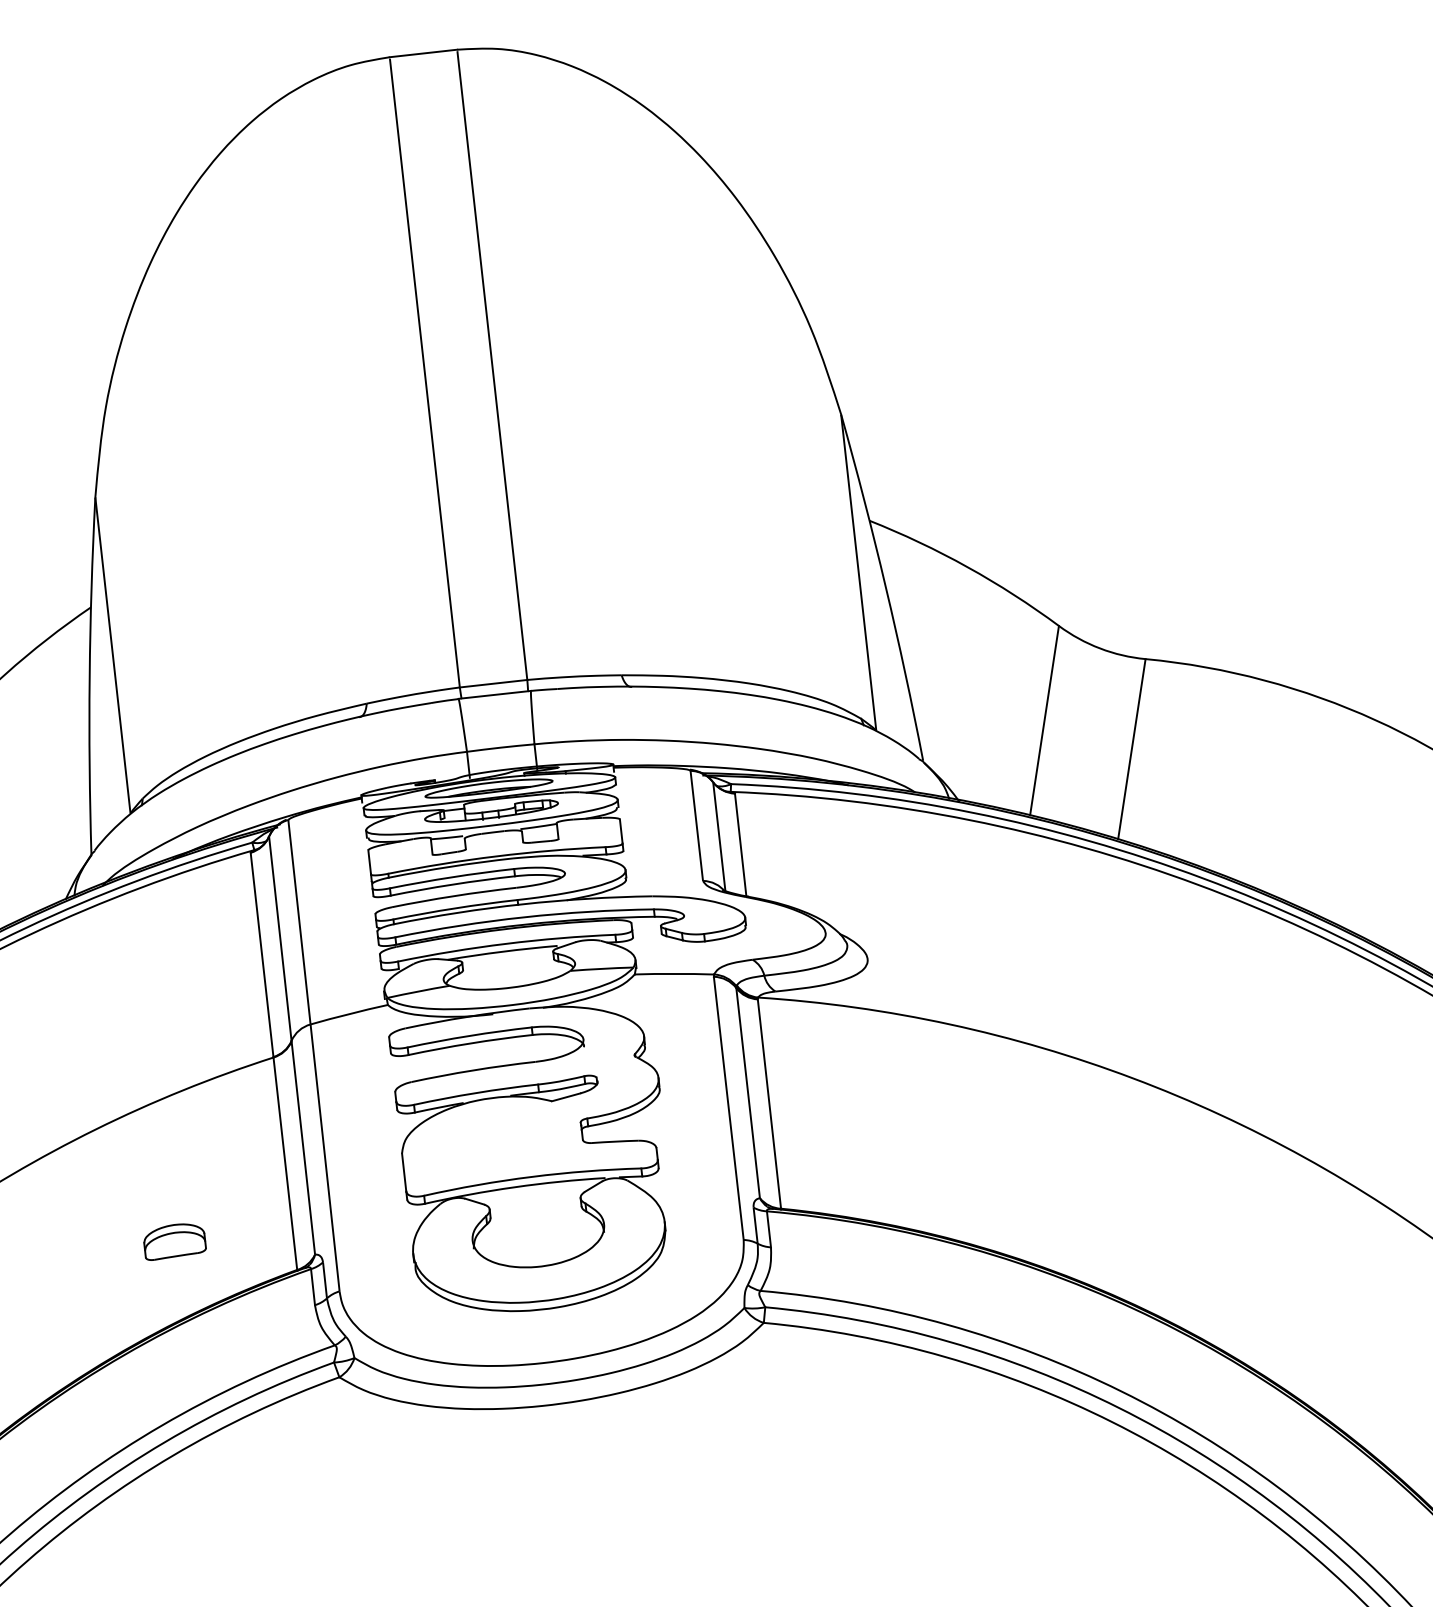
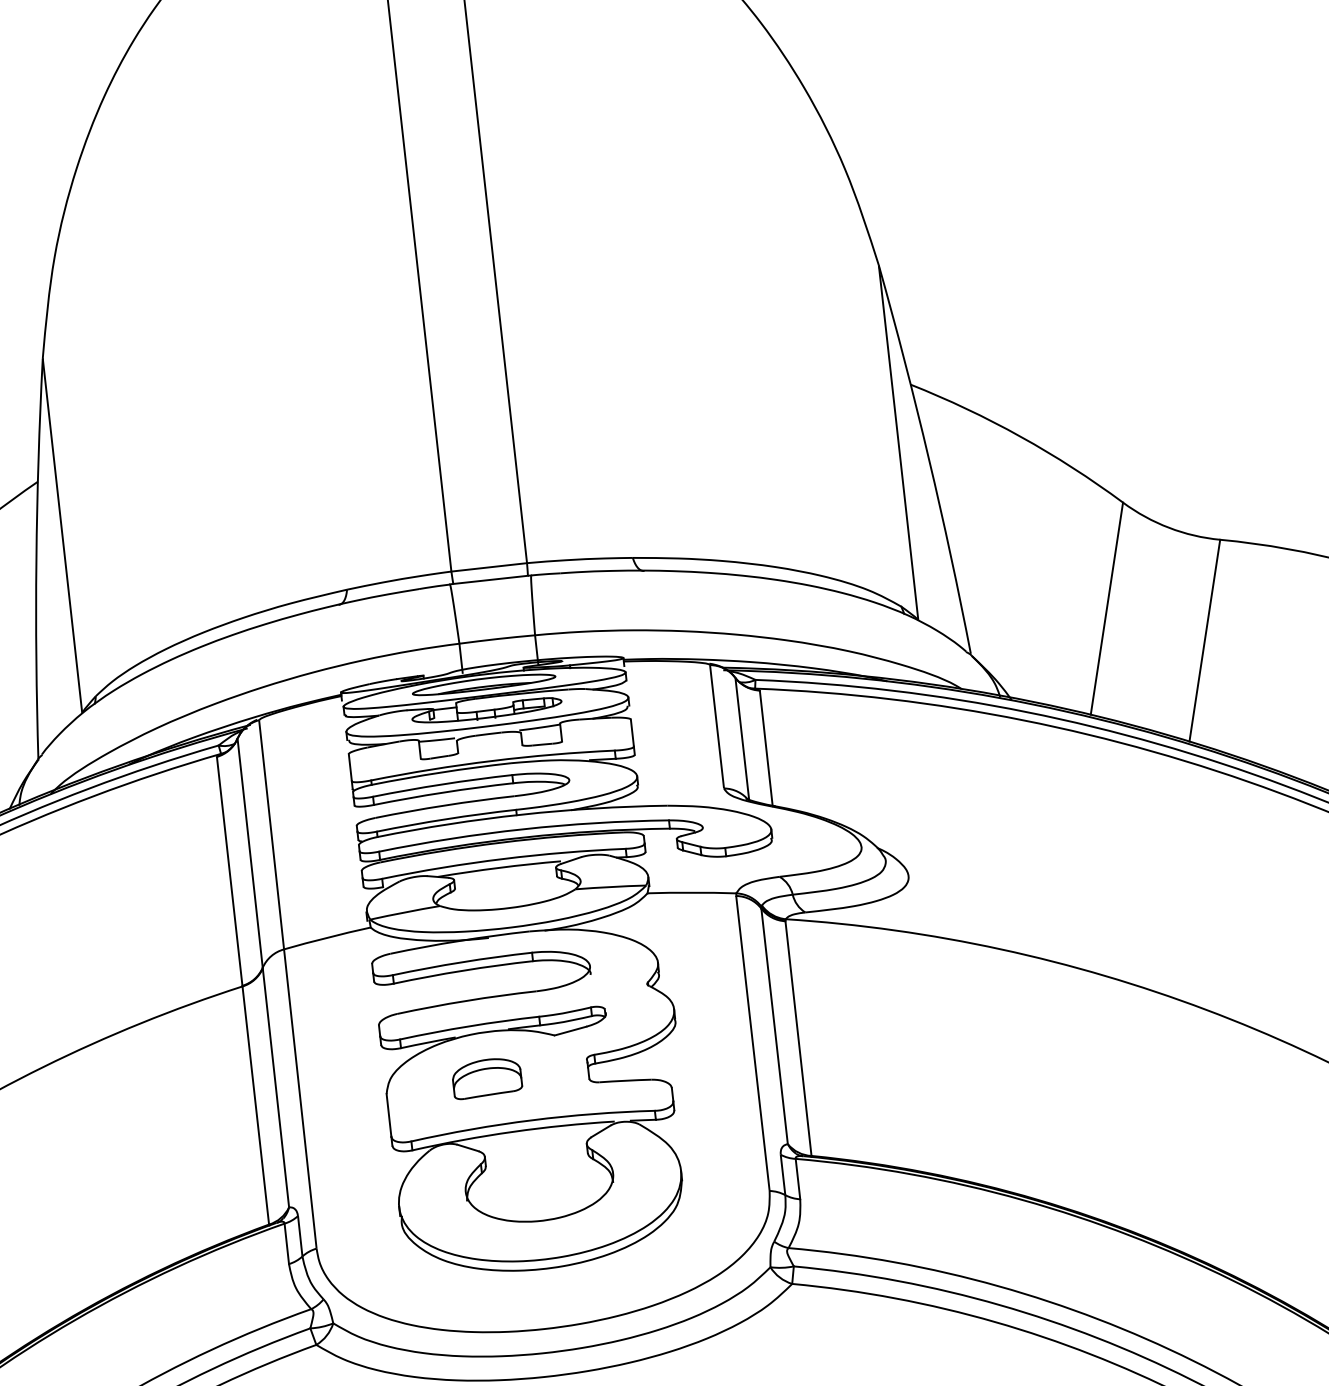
part: (174, 1241) -> (486, 1078), moved

